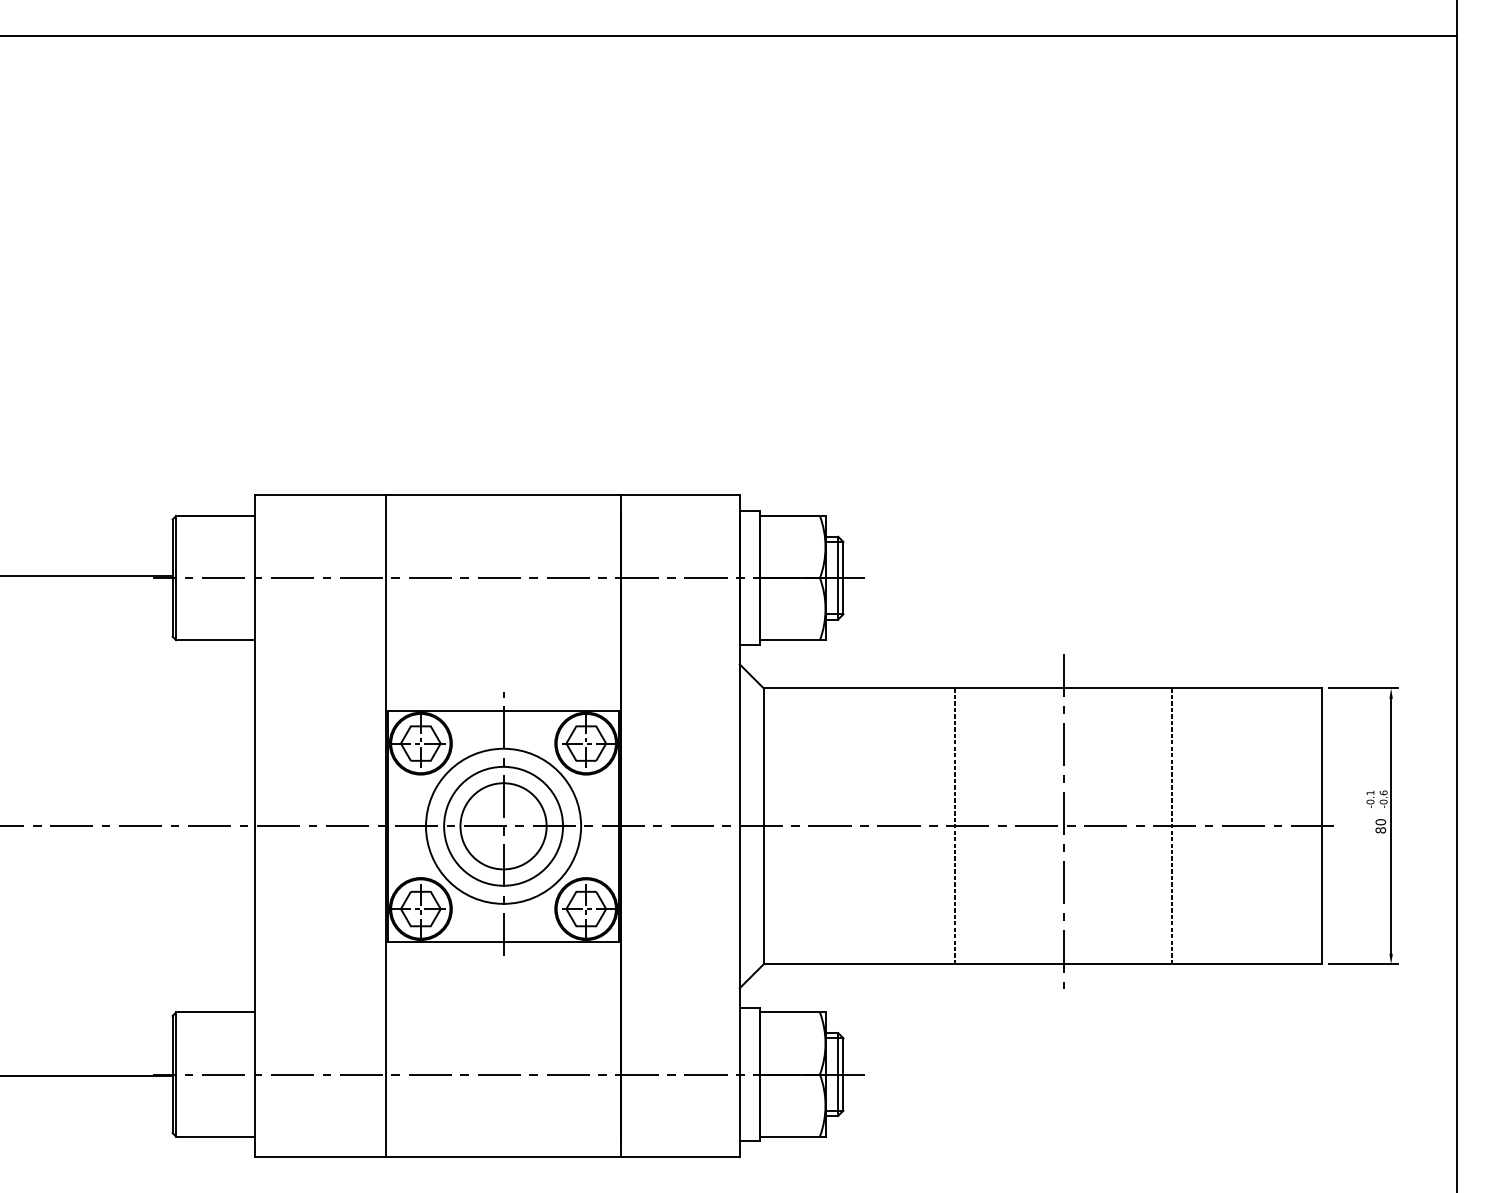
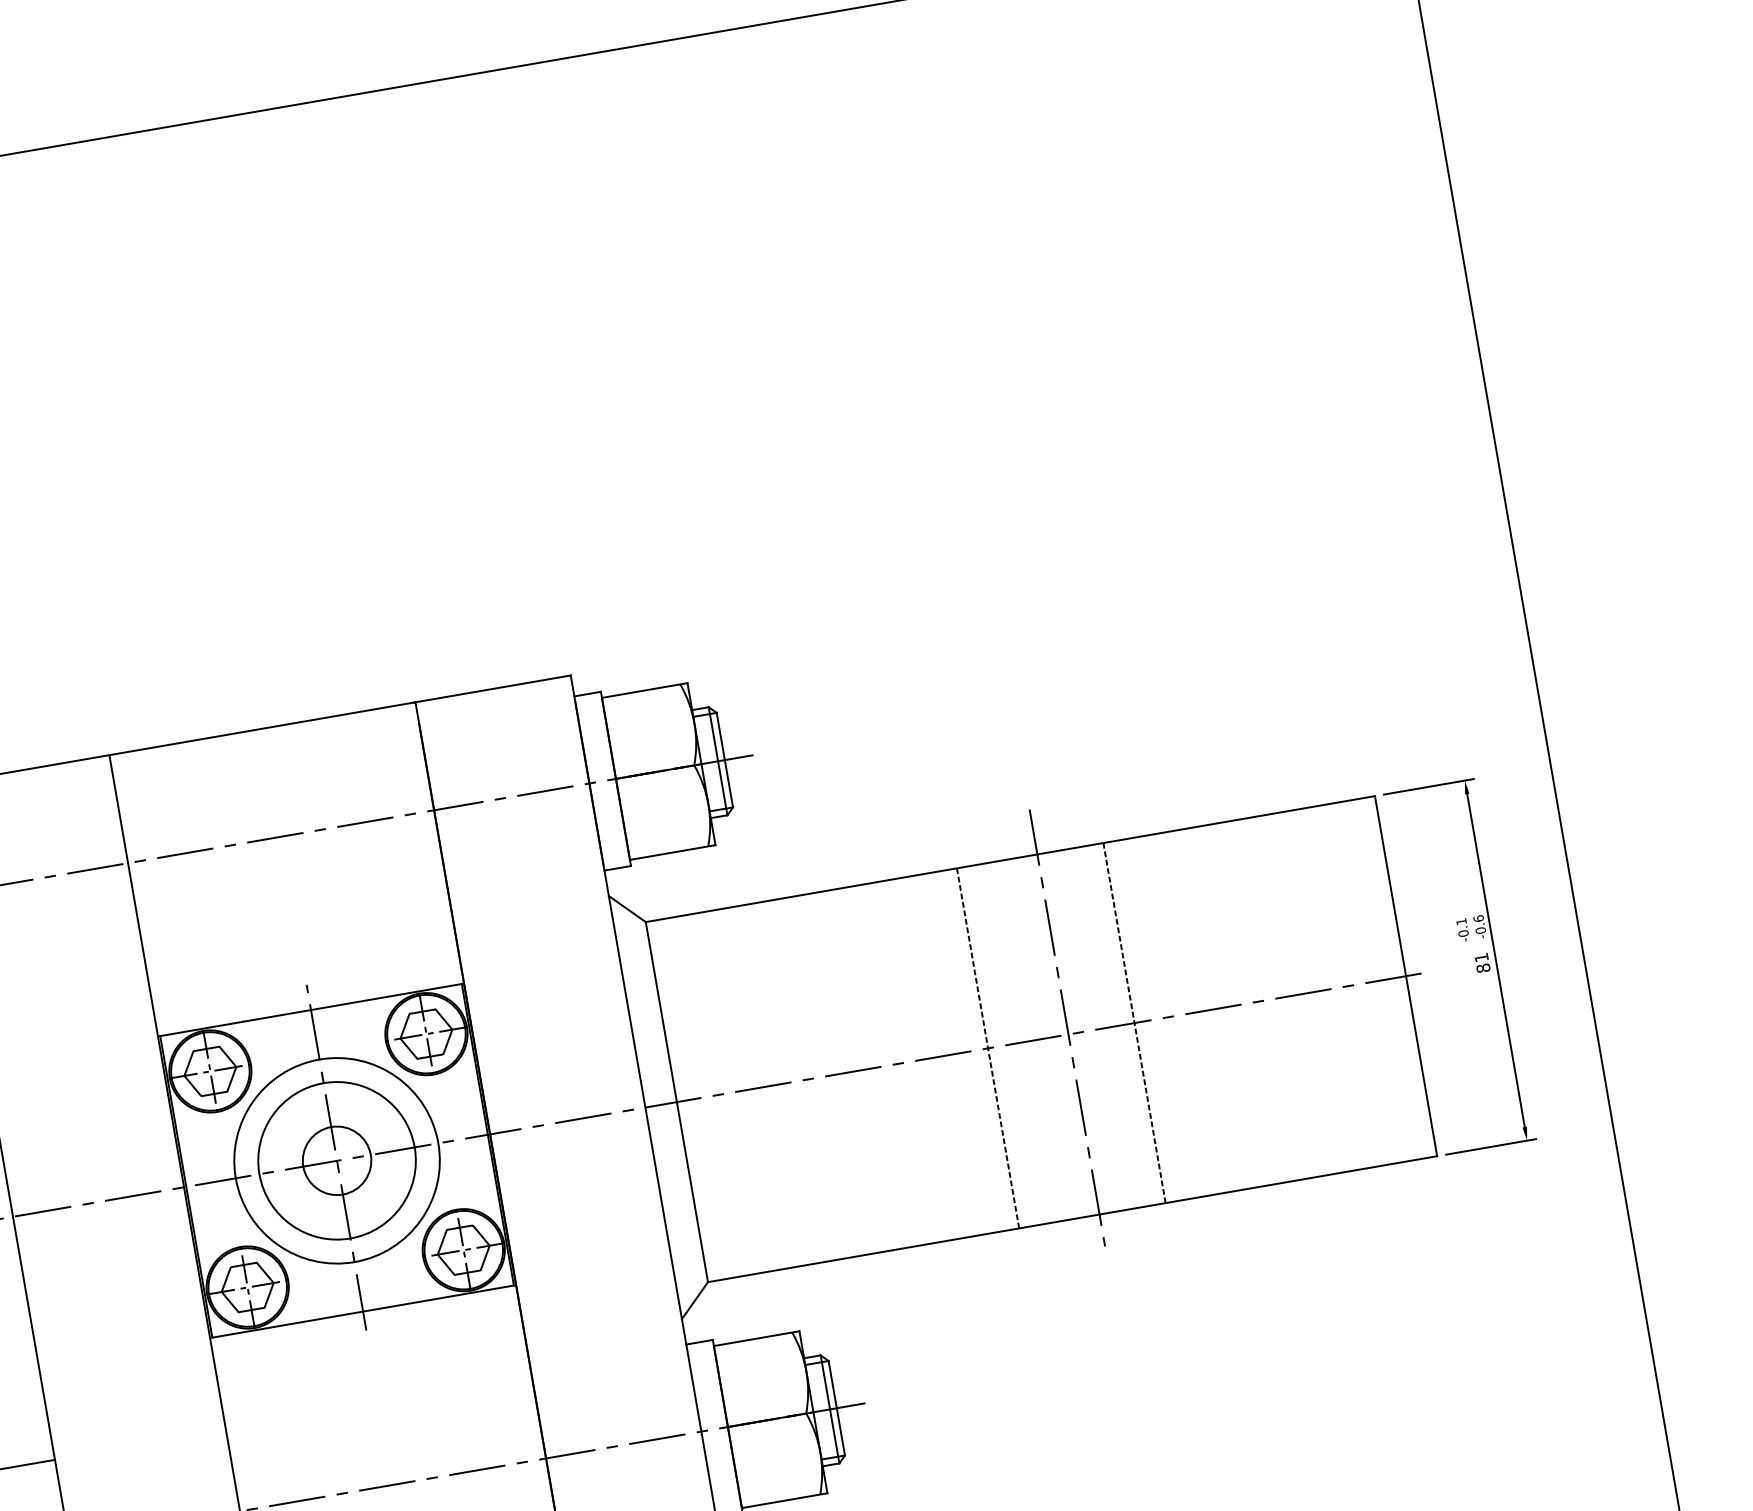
text: (1380, 822) -> (1481, 958), 80 -> 81
circle: (503, 826) -> (337, 1161), size x0.6
line: (955, 826) -> (988, 1048), moved
line: (1172, 826) -> (1134, 1023), moved

